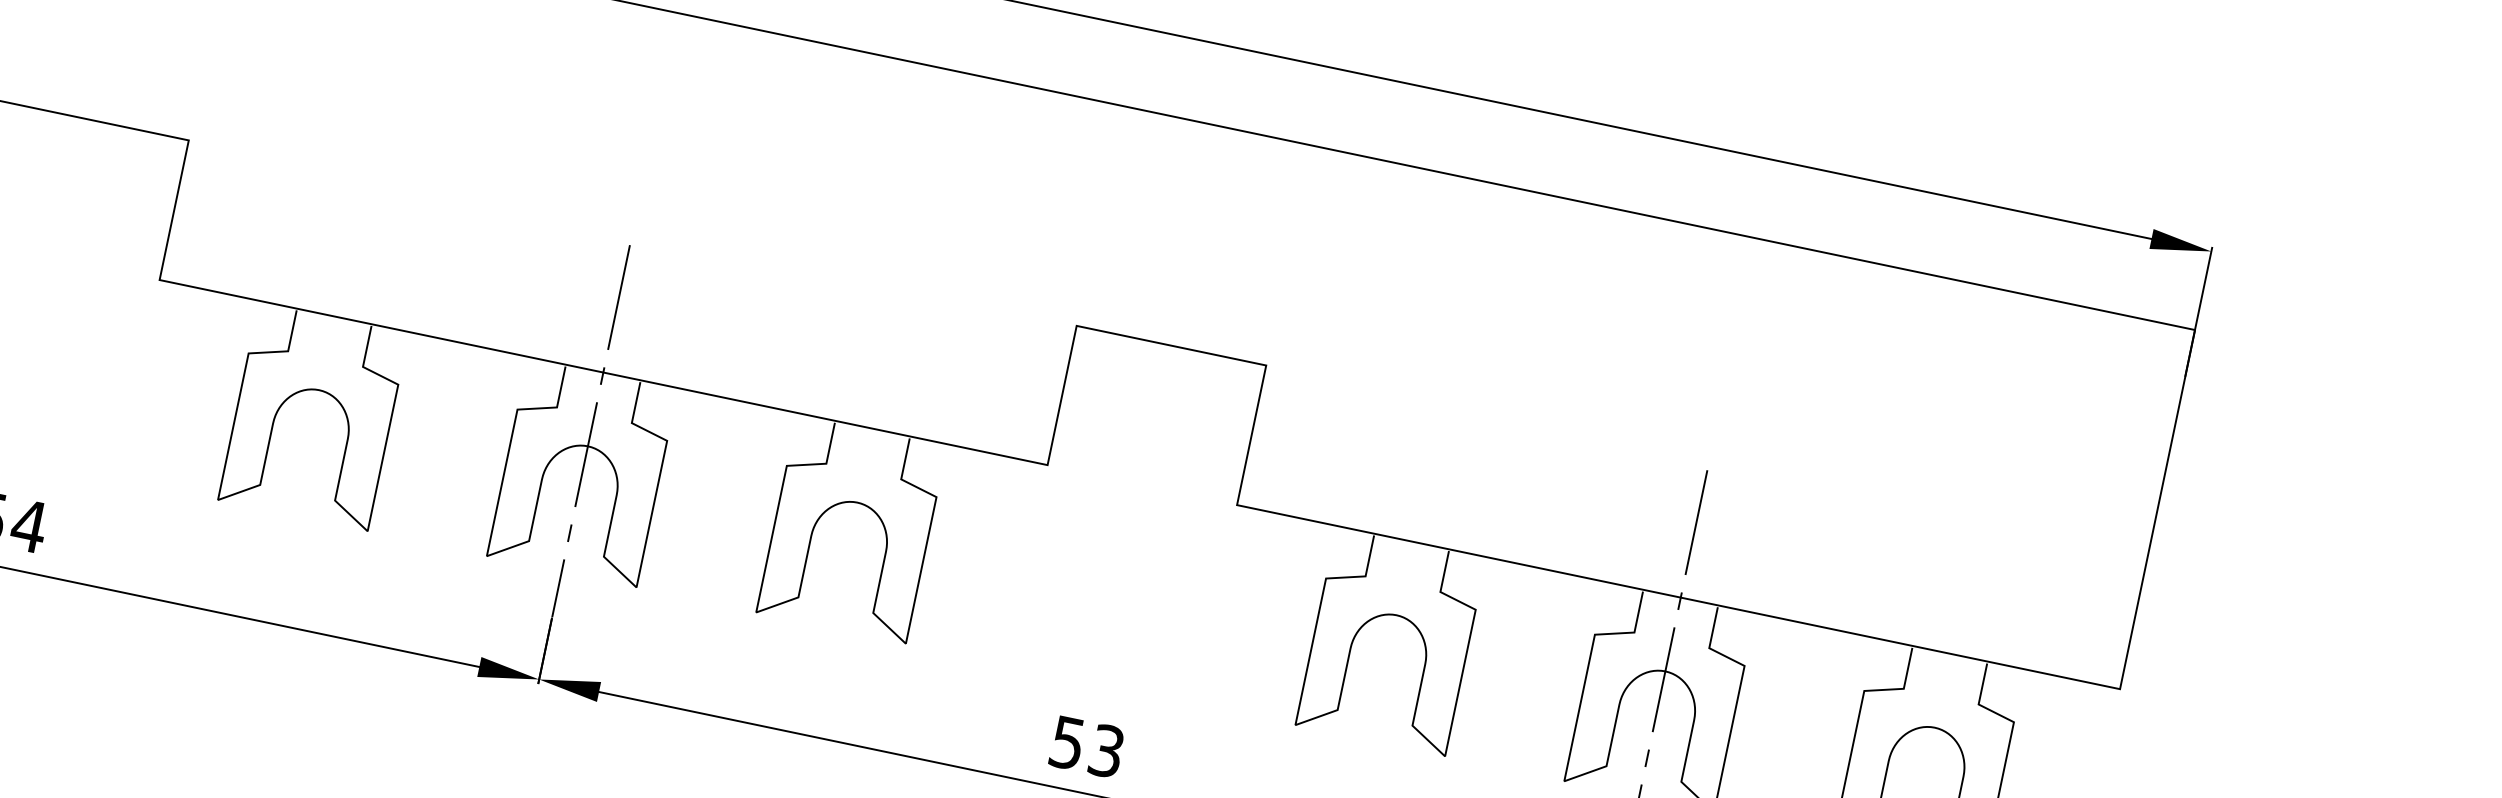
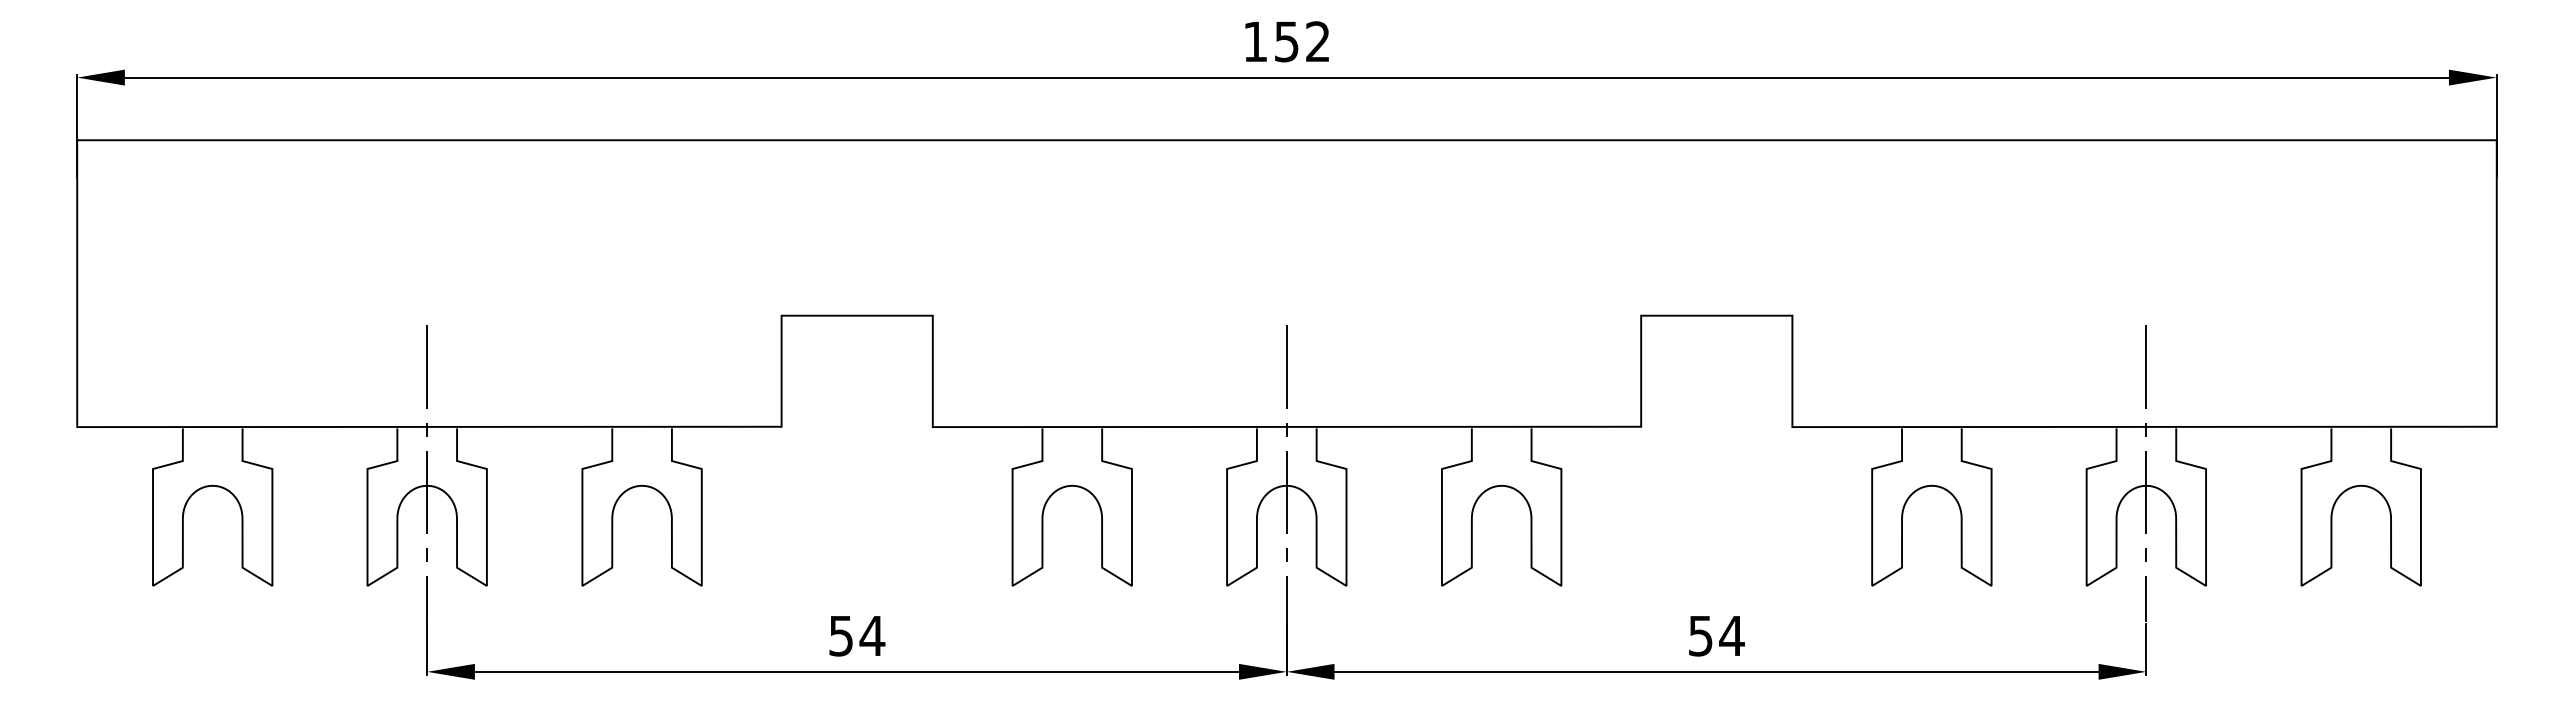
text: (1106, 750) -> (1731, 635), 53 -> 54

